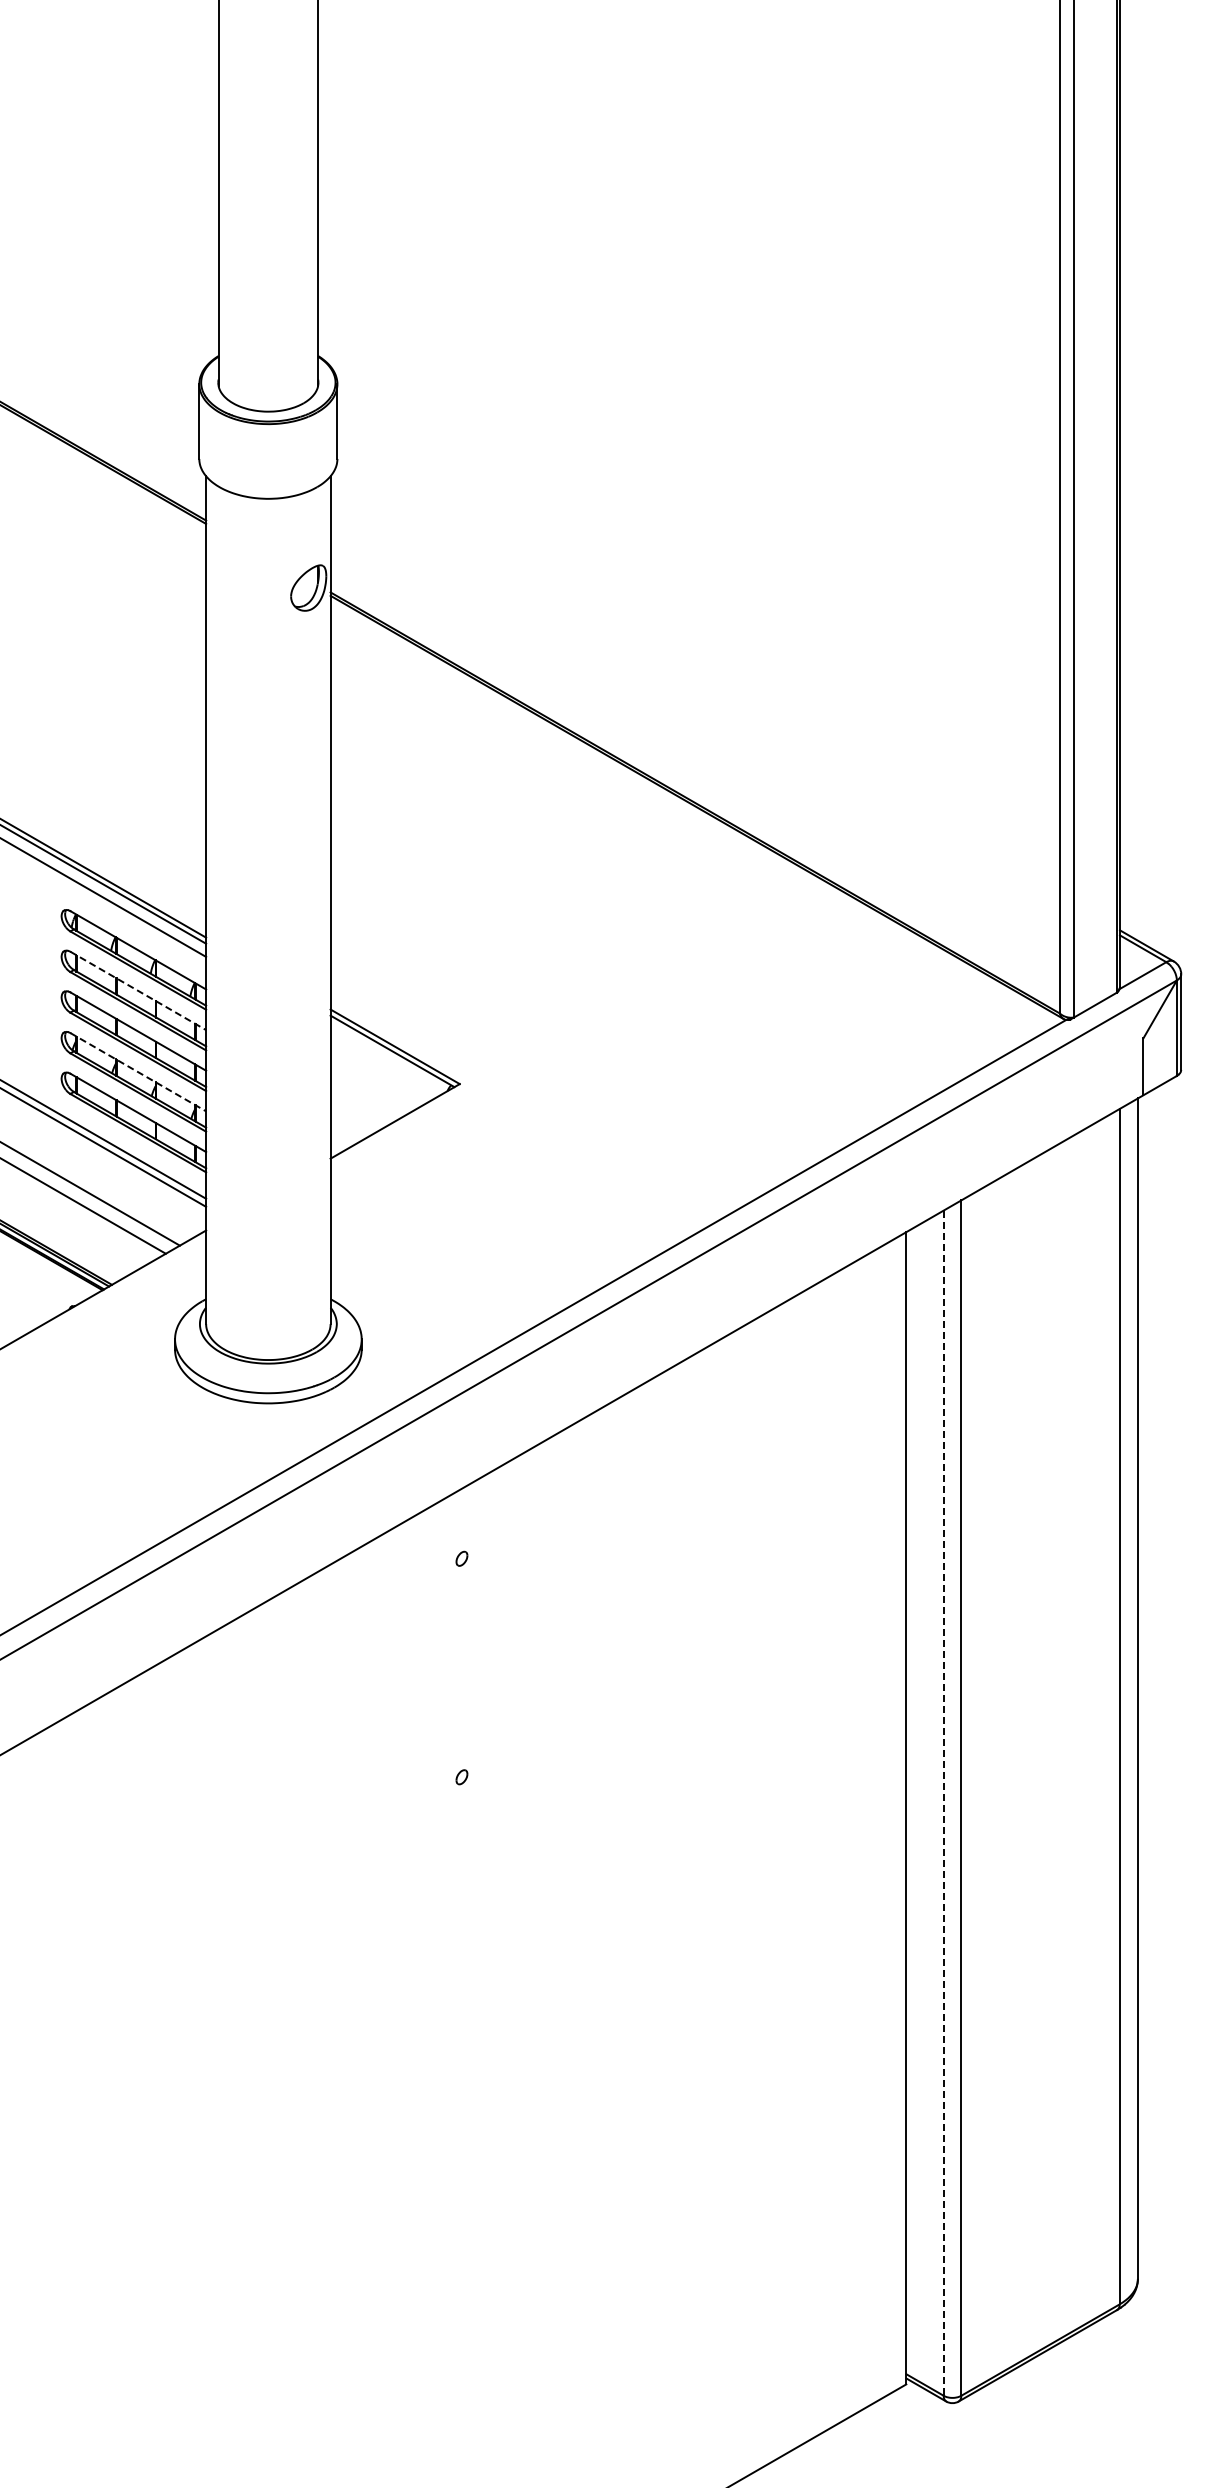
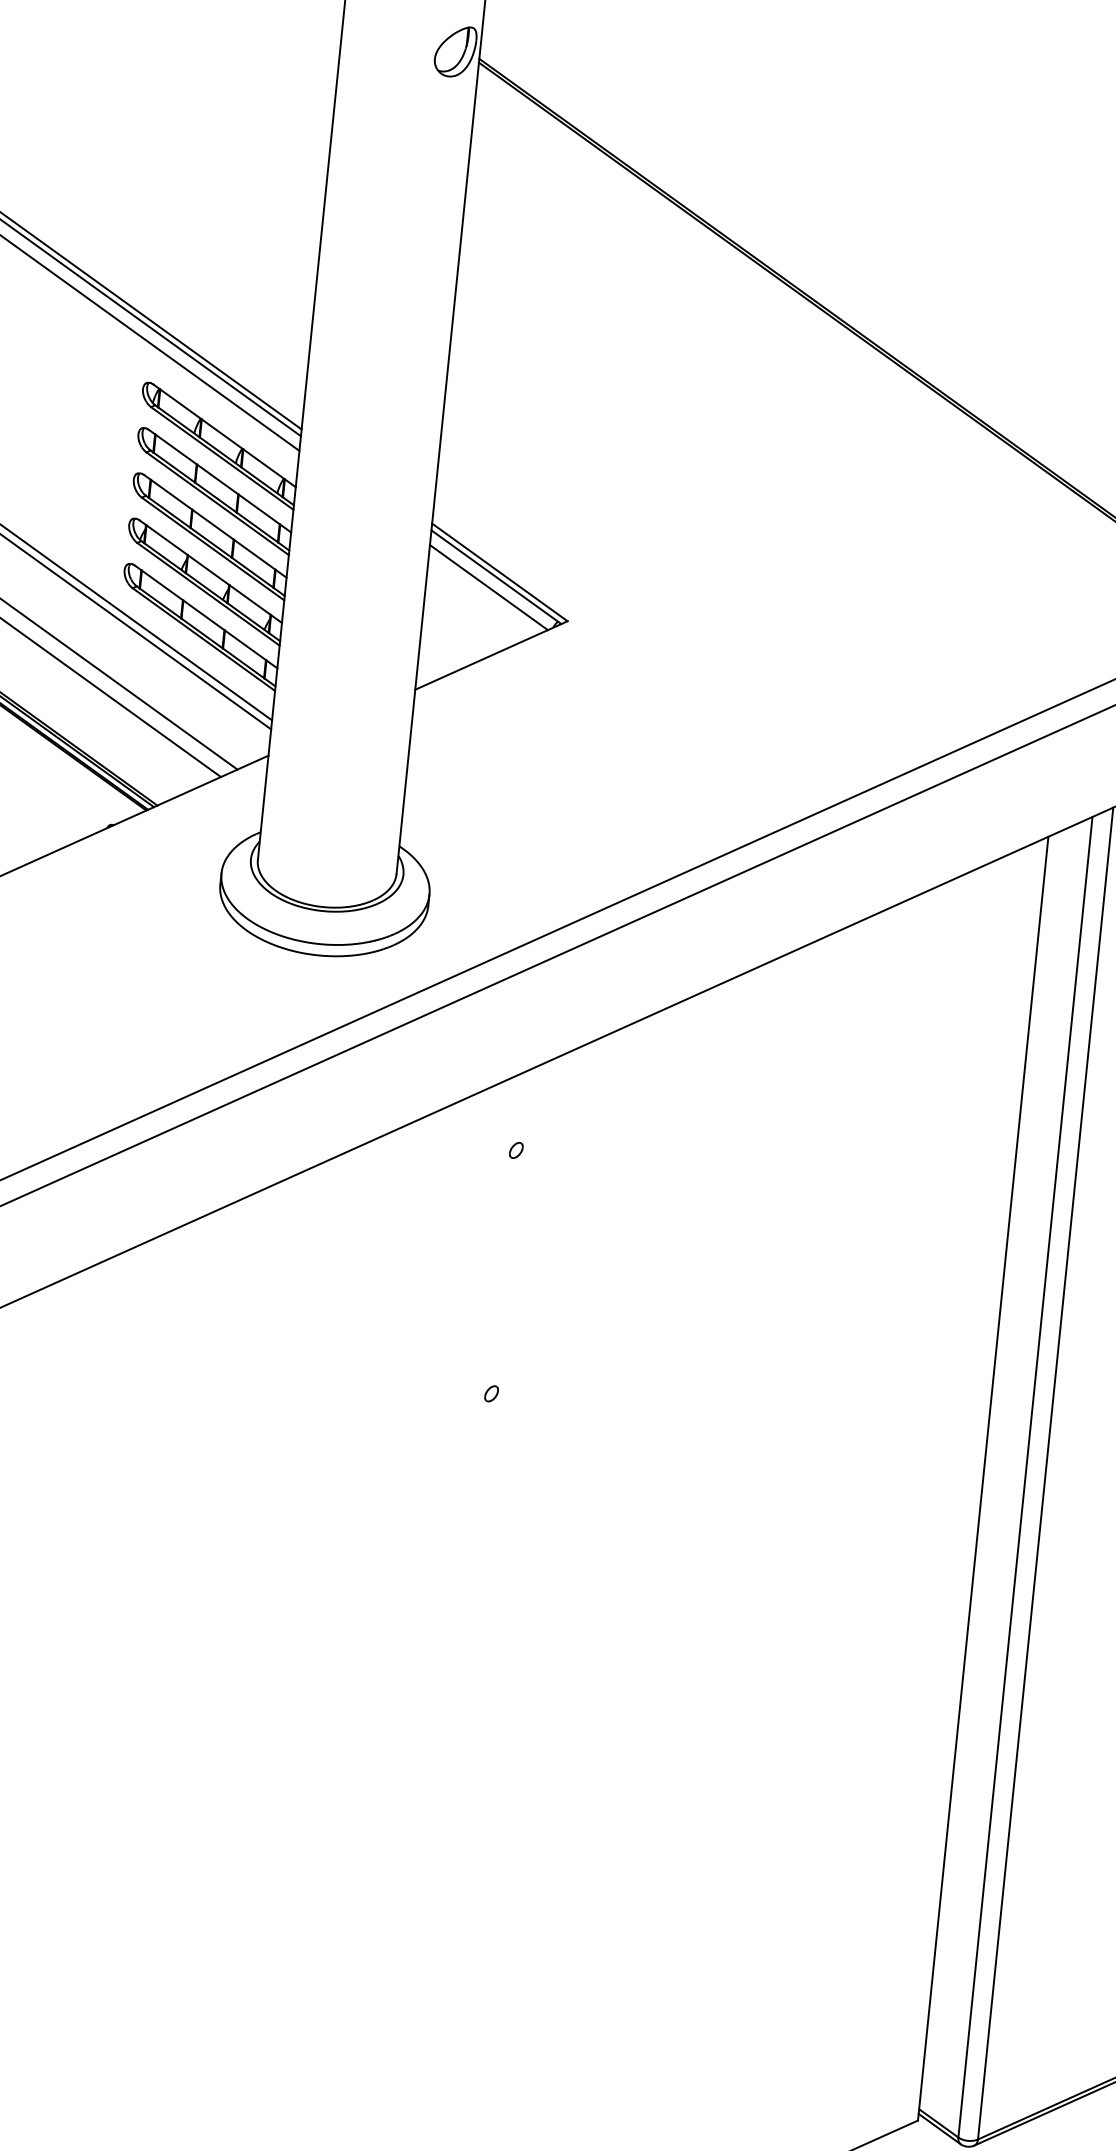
line: (138, 991) -> (220, 481), dashed -> solid
line: (386, 1060) -> (488, 586), added
line: (138, 1072) -> (210, 571), dashed -> solid
line: (943, 1803) -> (1025, 1477), dashed -> solid

